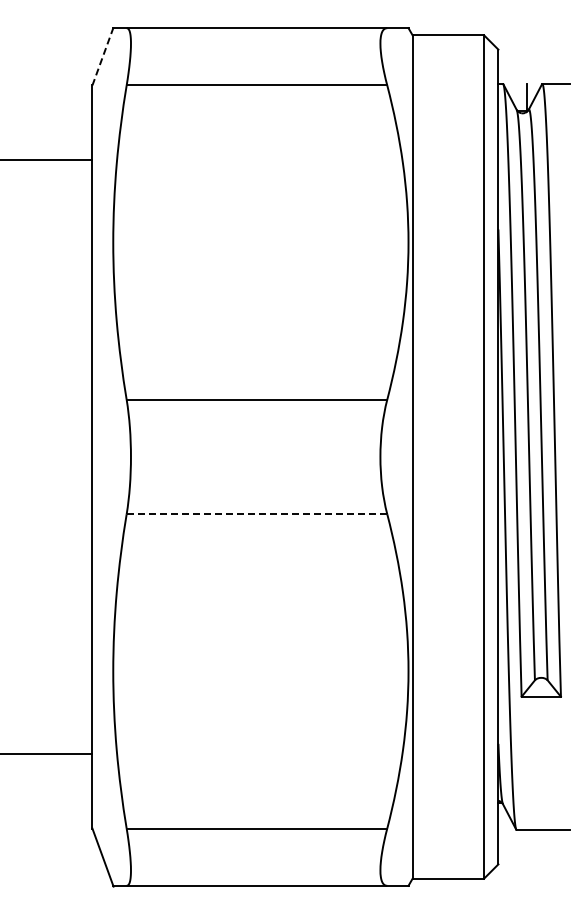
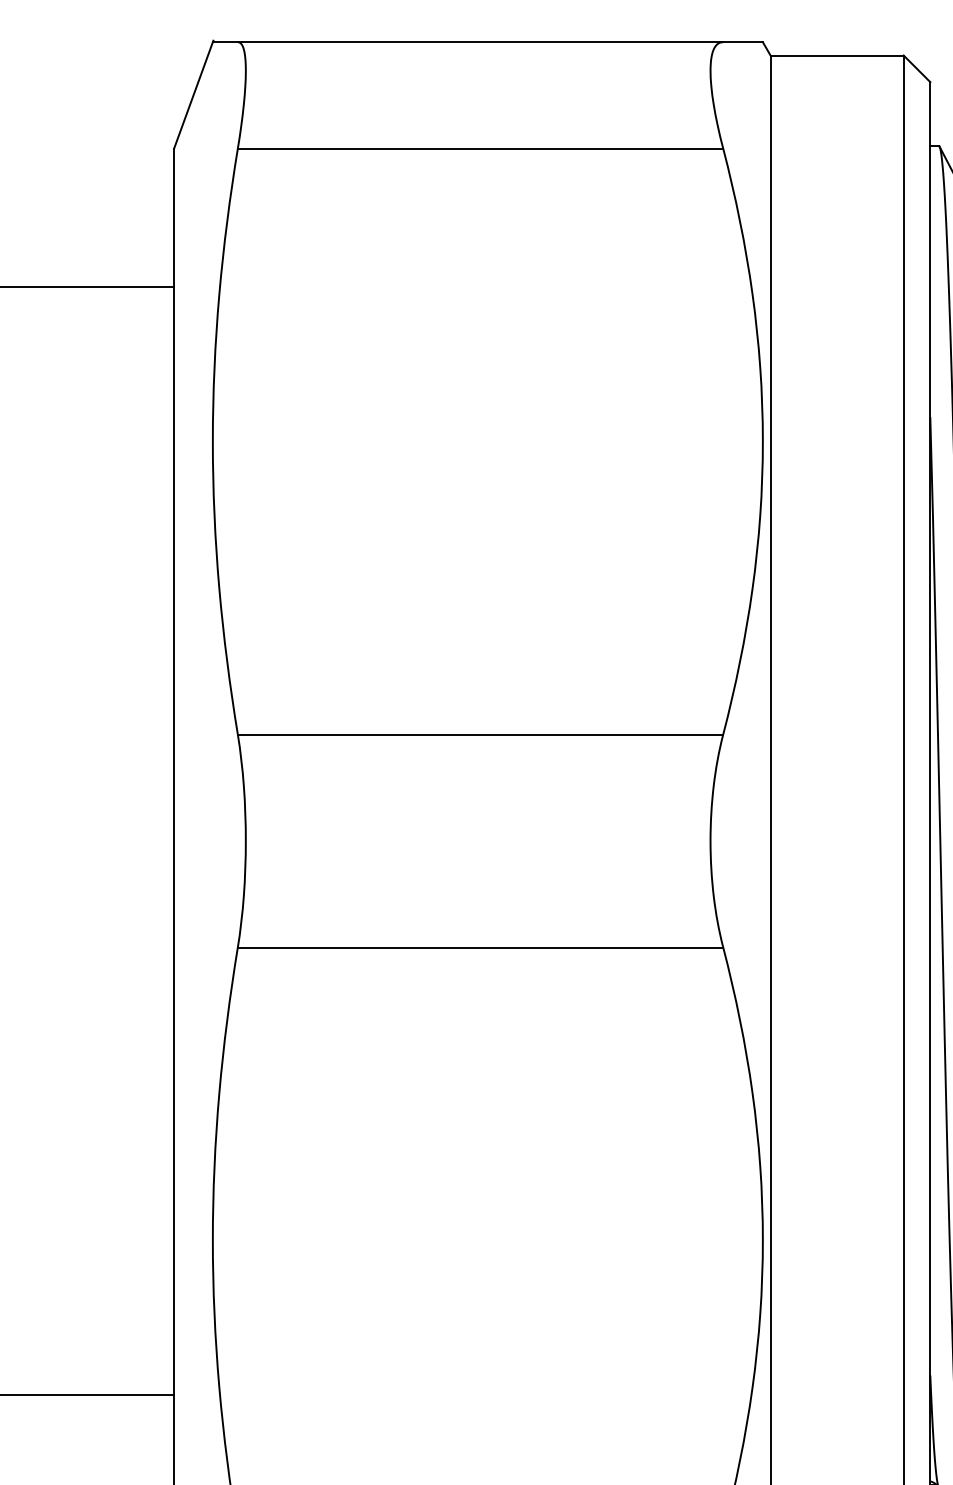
line: (103, 56) -> (194, 94), dashed -> solid
line: (257, 514) -> (481, 948), dashed -> solid

